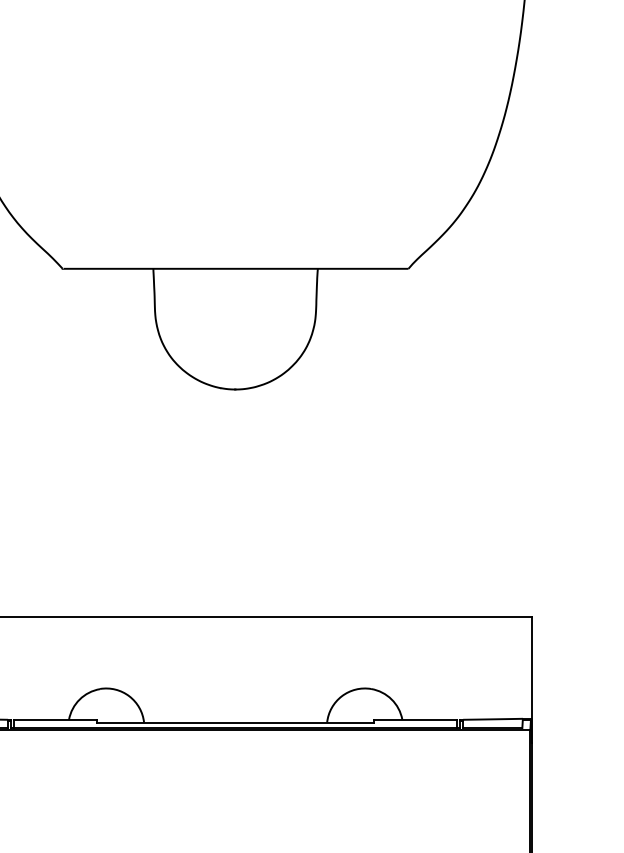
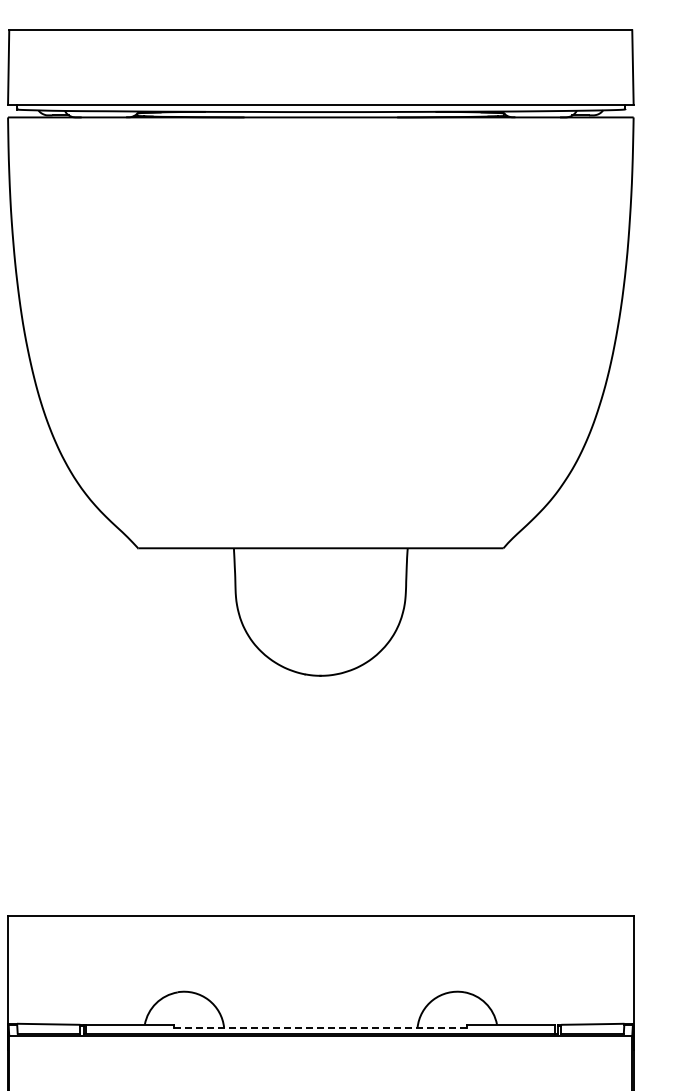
line: (235, 722) -> (320, 1027), solid -> dashed

